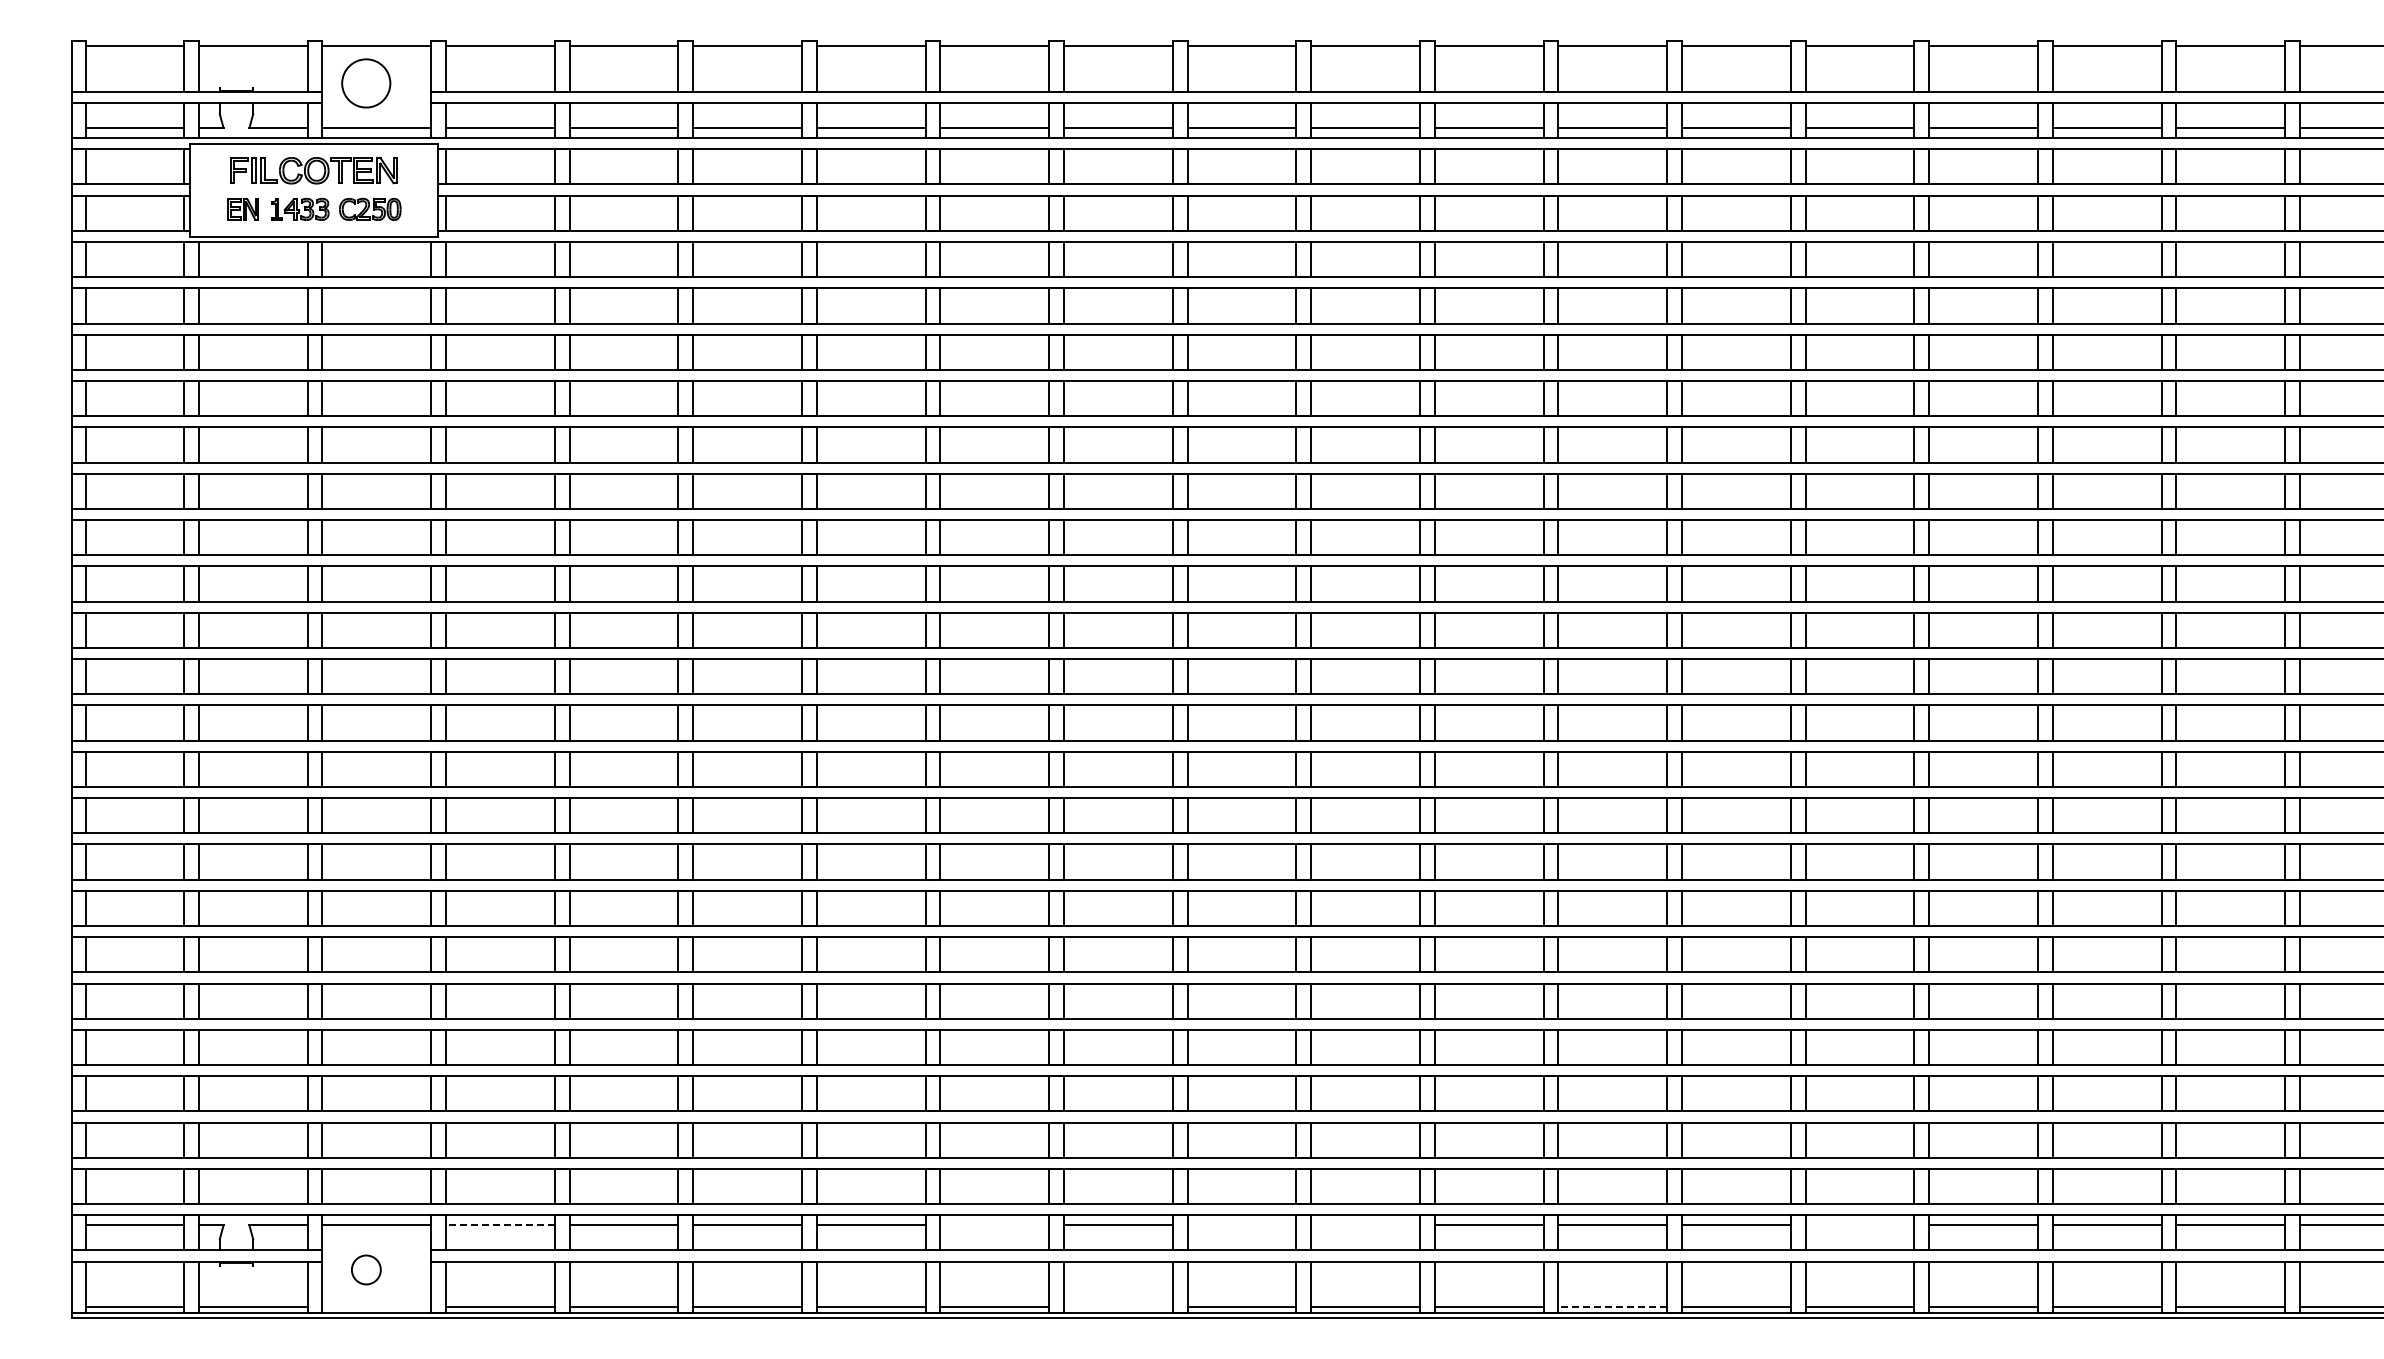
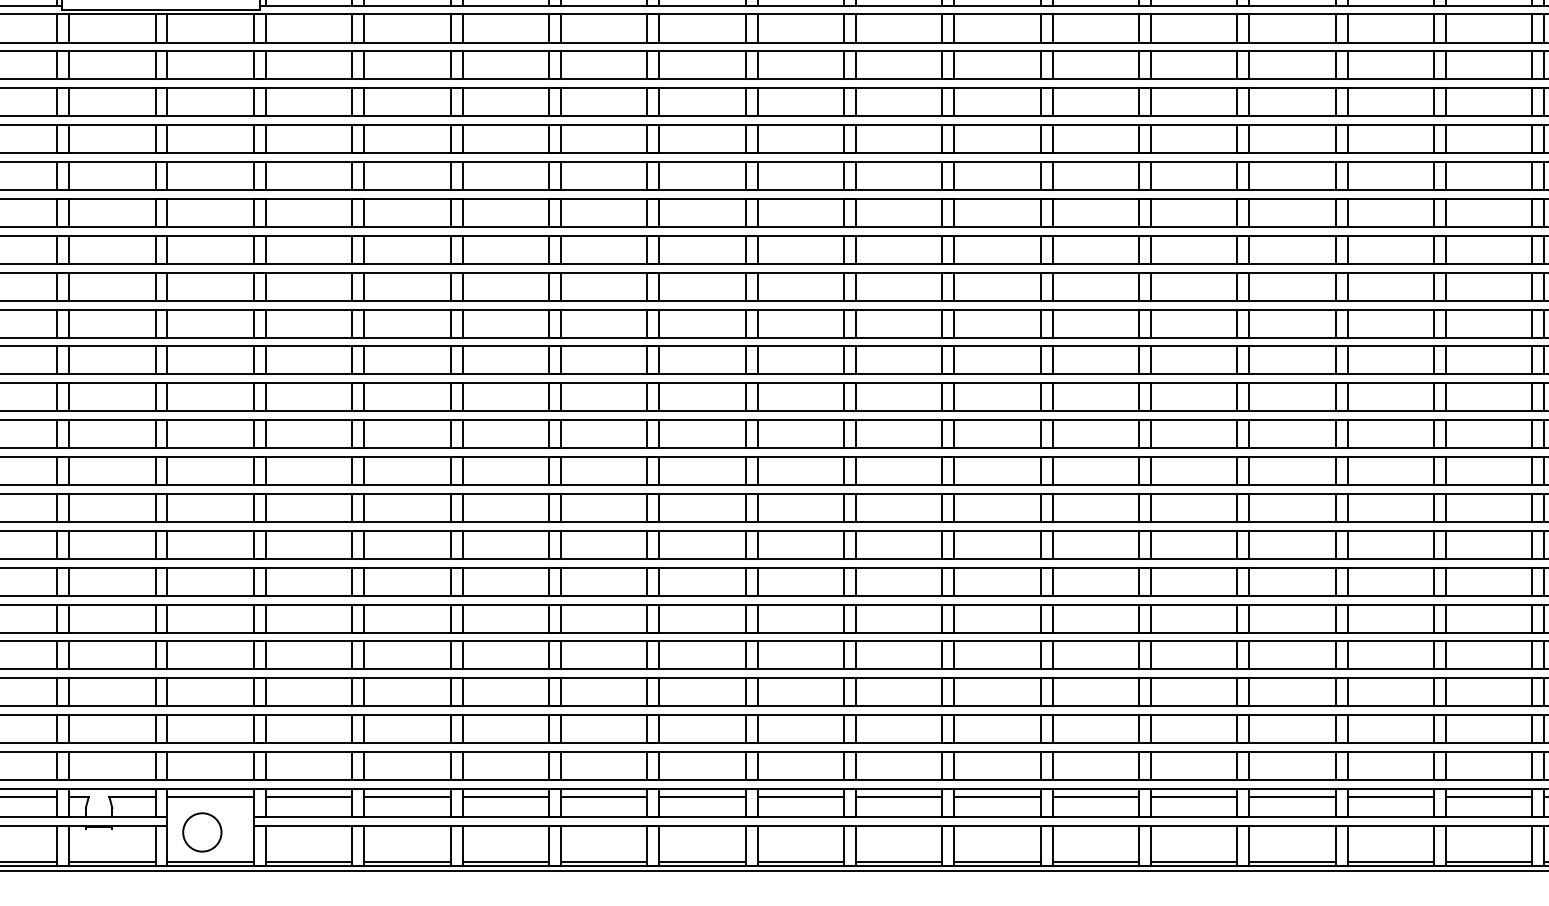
line: (499, 1225) -> (308, 797), dashed -> solid
line: (994, 1225) -> (702, 797), added
line: (1241, 1225) -> (898, 797), added
line: (1365, 1225) -> (997, 797), added
line: (1859, 1225) -> (1390, 797), added
circle: (366, 1269) -> (202, 832), size x1.67
line: (376, 1307) -> (210, 862), added
line: (1117, 1307) -> (800, 862), added
line: (1612, 1307) -> (1193, 862), dashed -> solid

